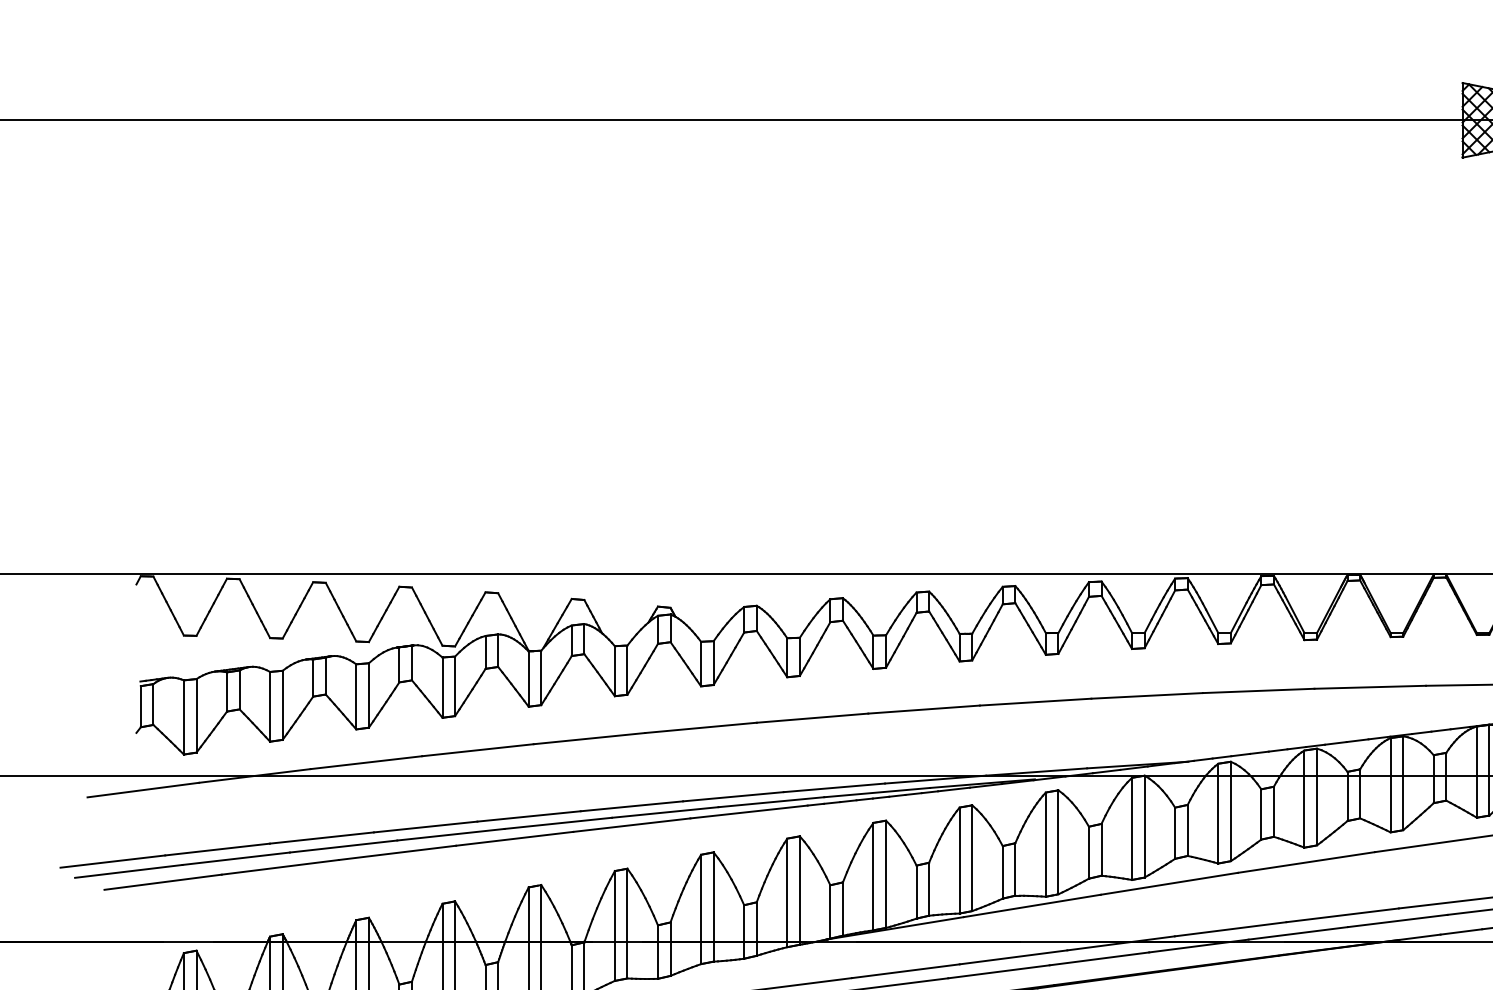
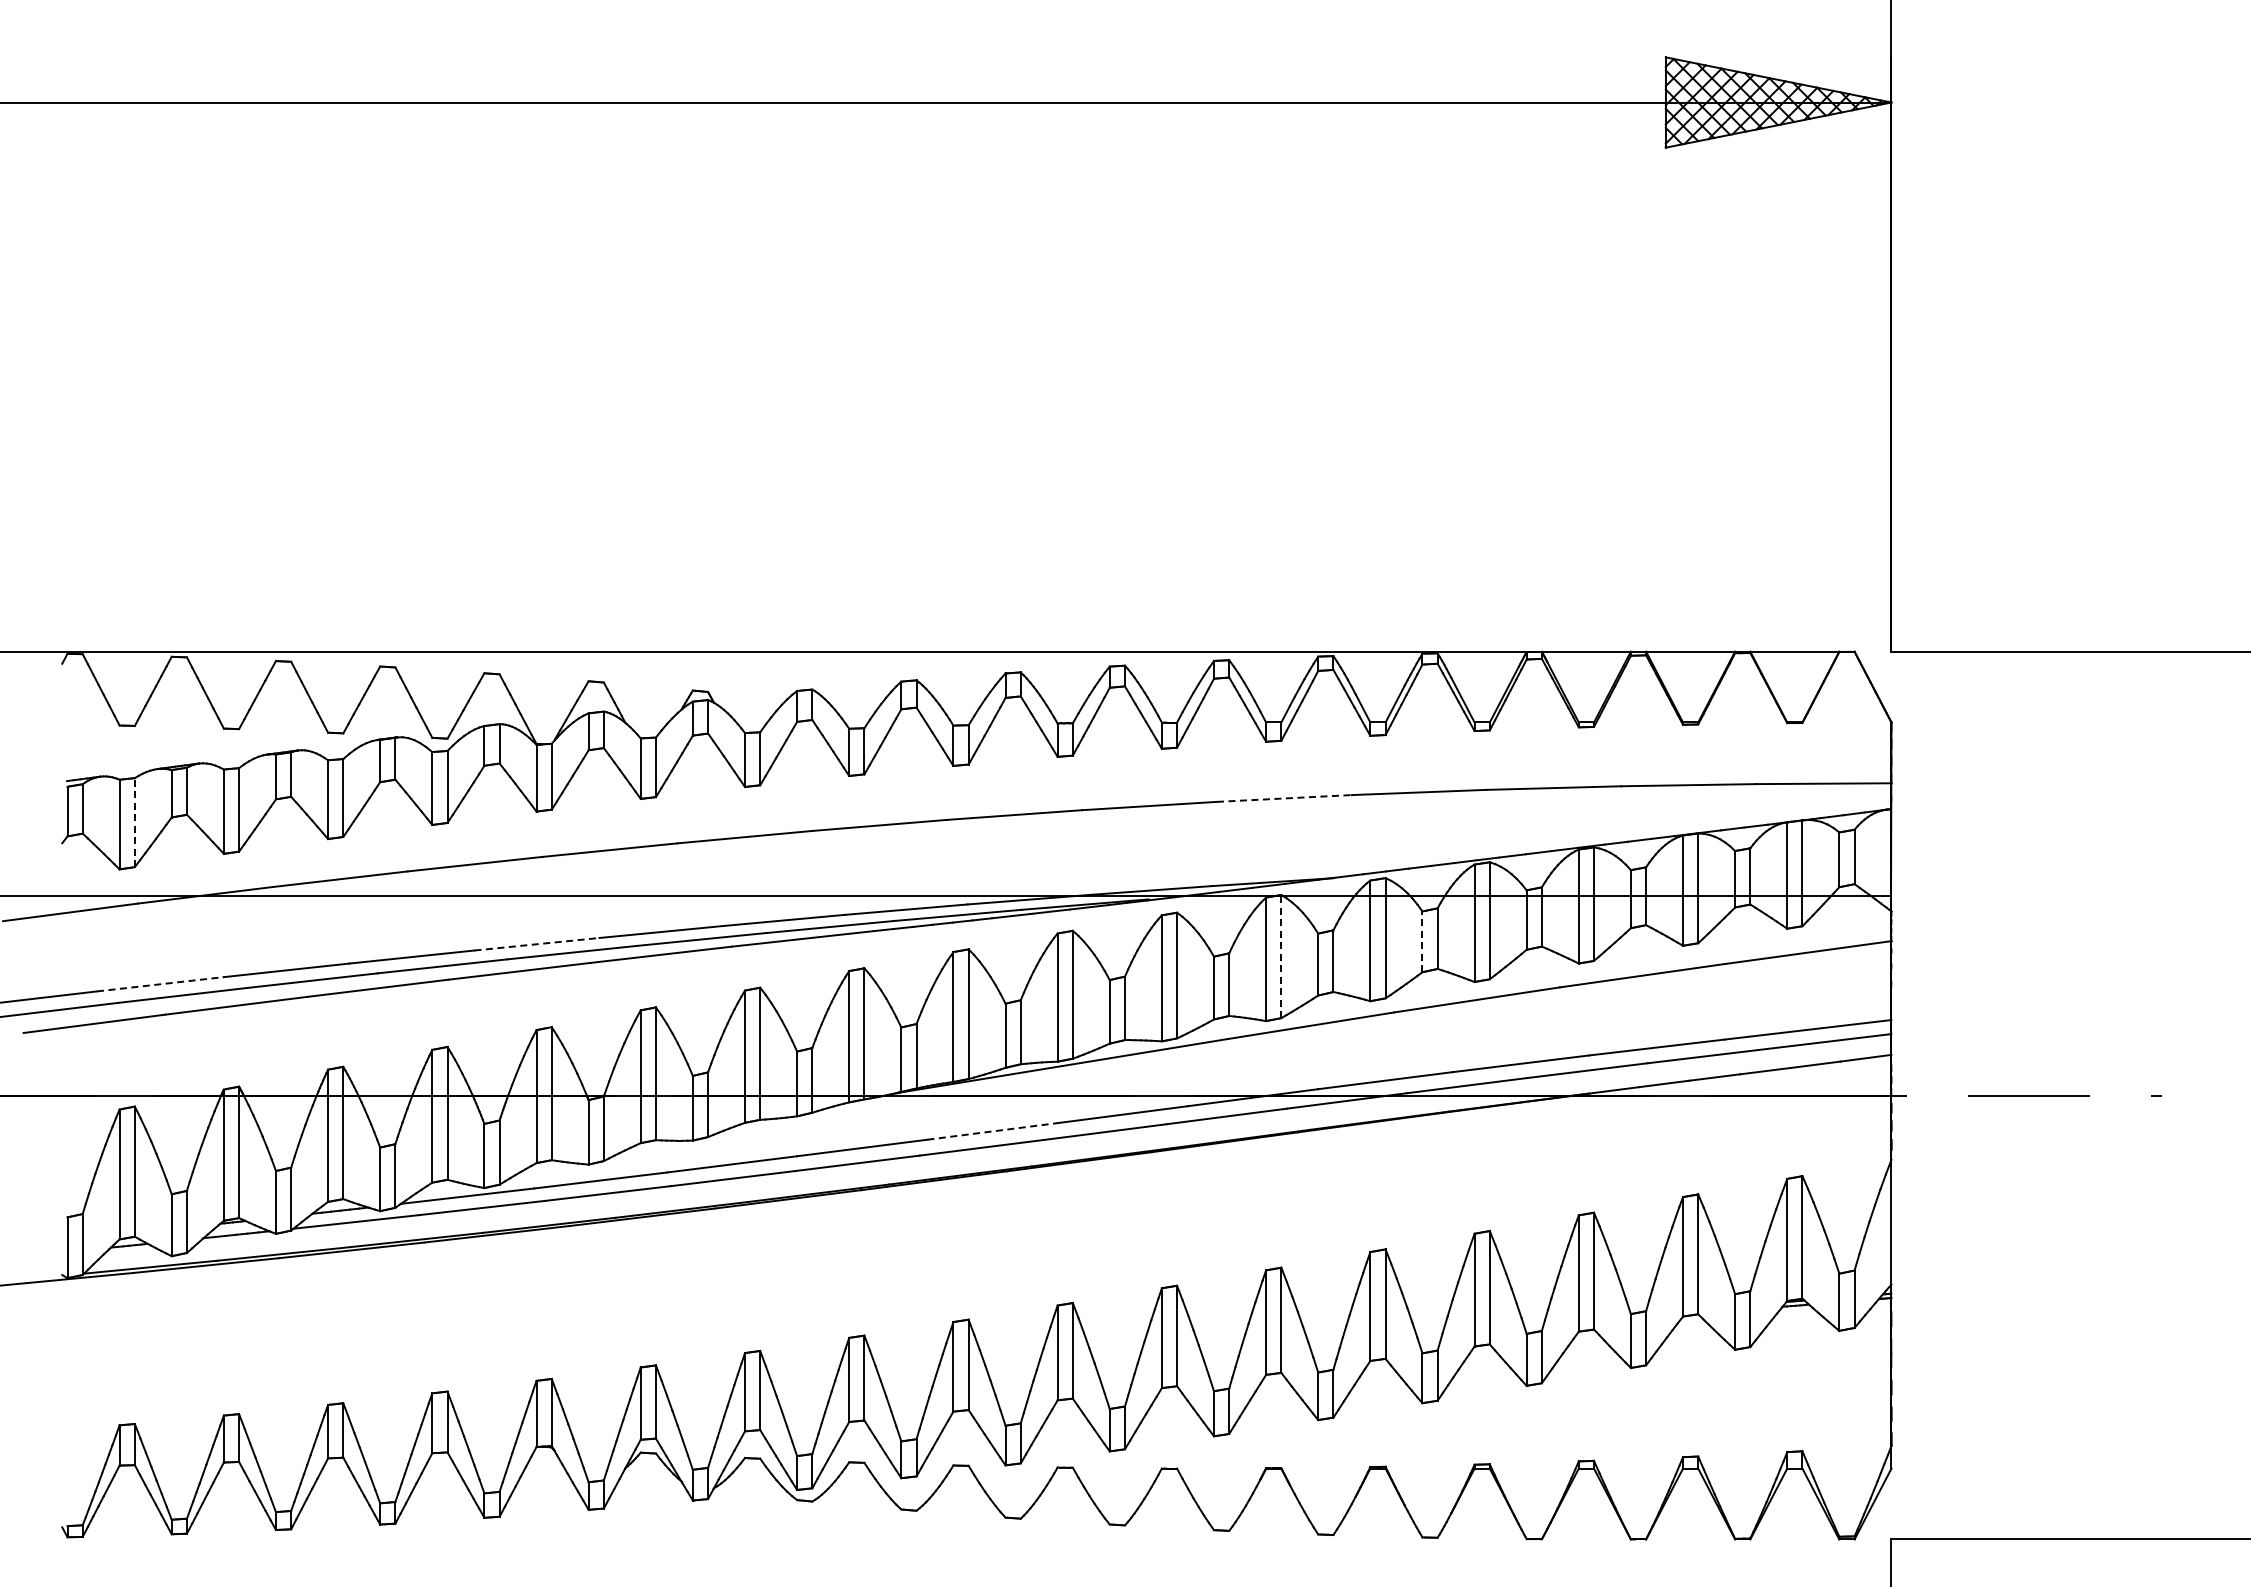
line: (1147, 695) -> (1284, 798), solid -> dashed
line: (196, 715) -> (134, 822), solid -> dashed
line: (1261, 814) -> (1422, 941), solid -> dashed
line: (529, 816) -> (537, 944), solid -> dashed
line: (1144, 826) -> (1281, 956), solid -> dashed
line: (217, 849) -> (160, 984), solid -> dashed
line: (905, 971) -> (992, 1131), solid -> dashed

